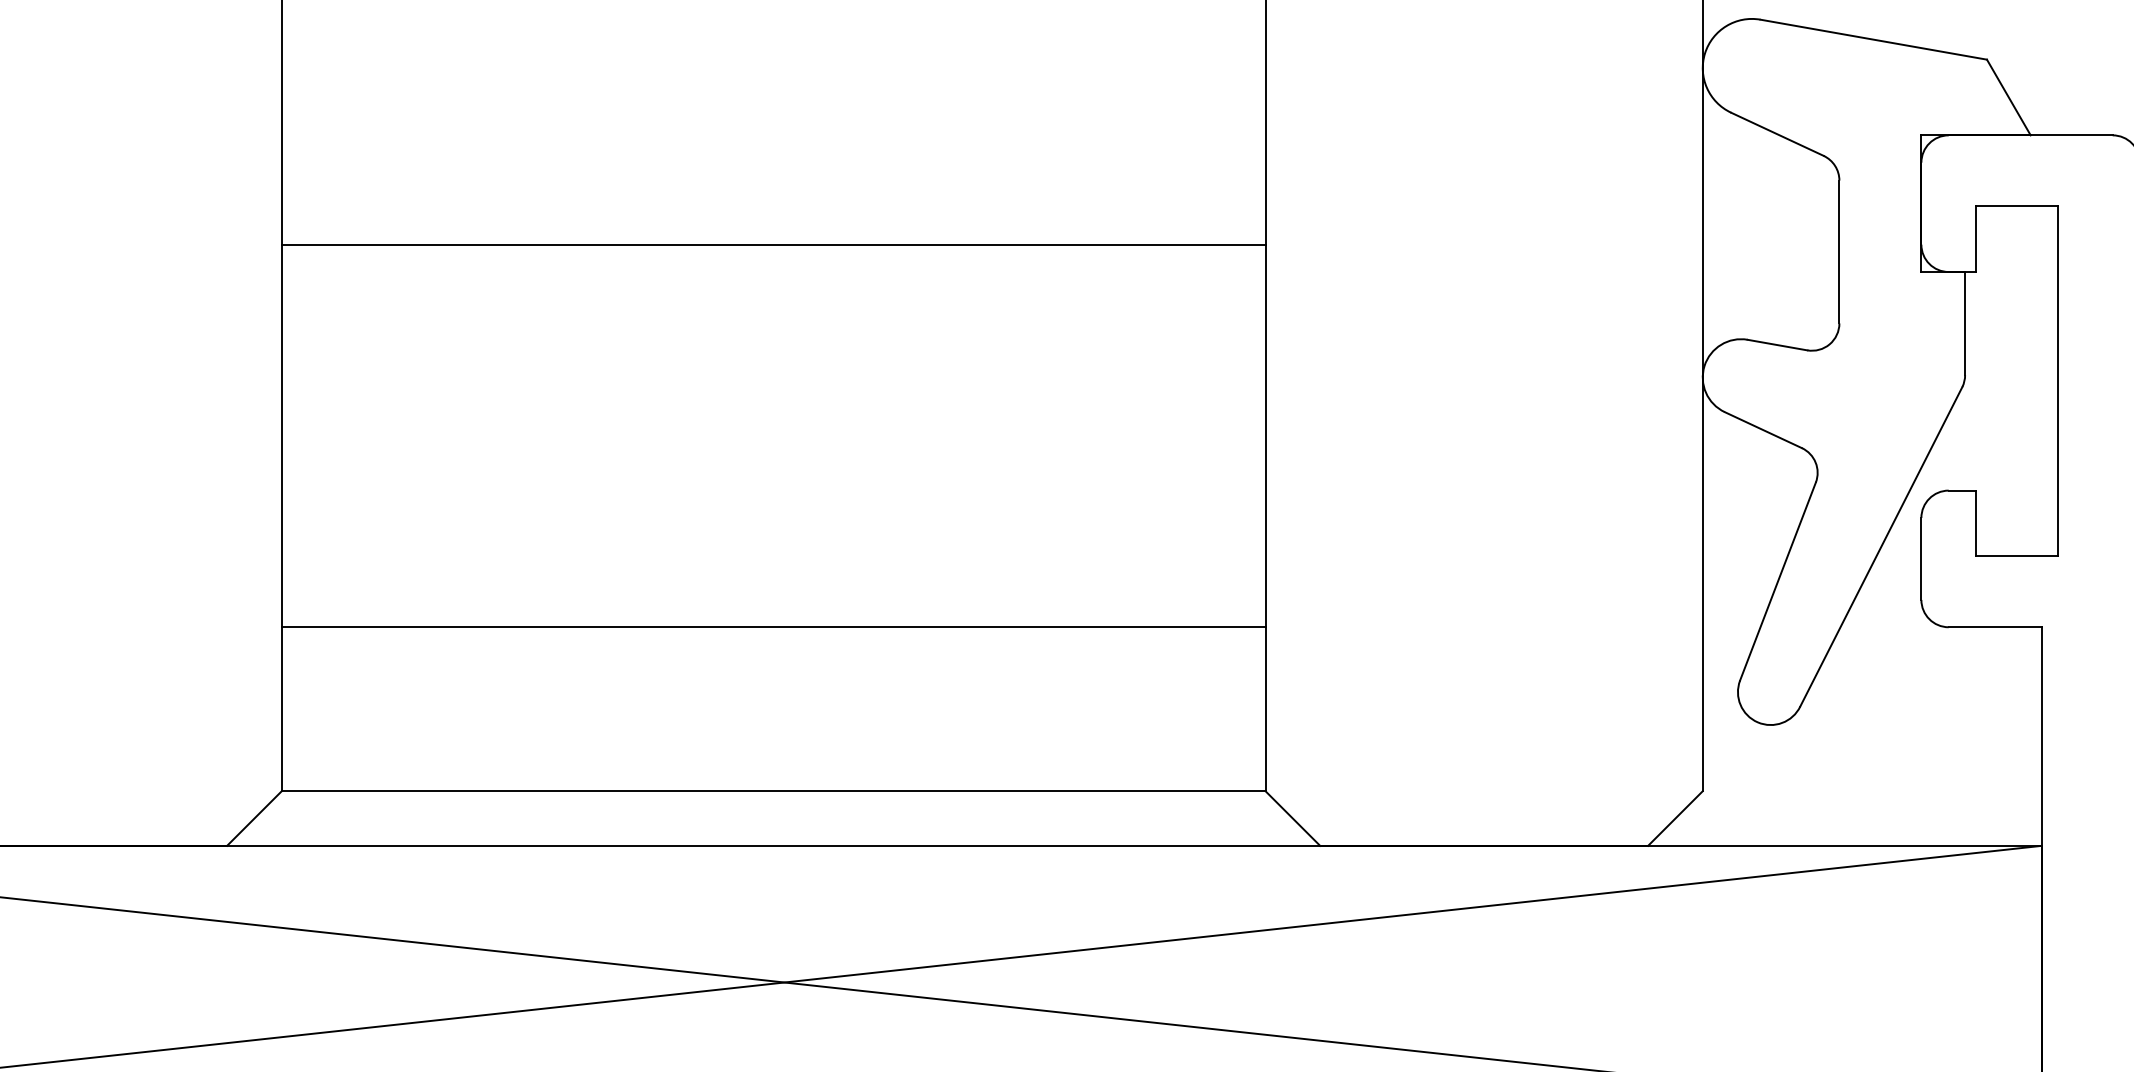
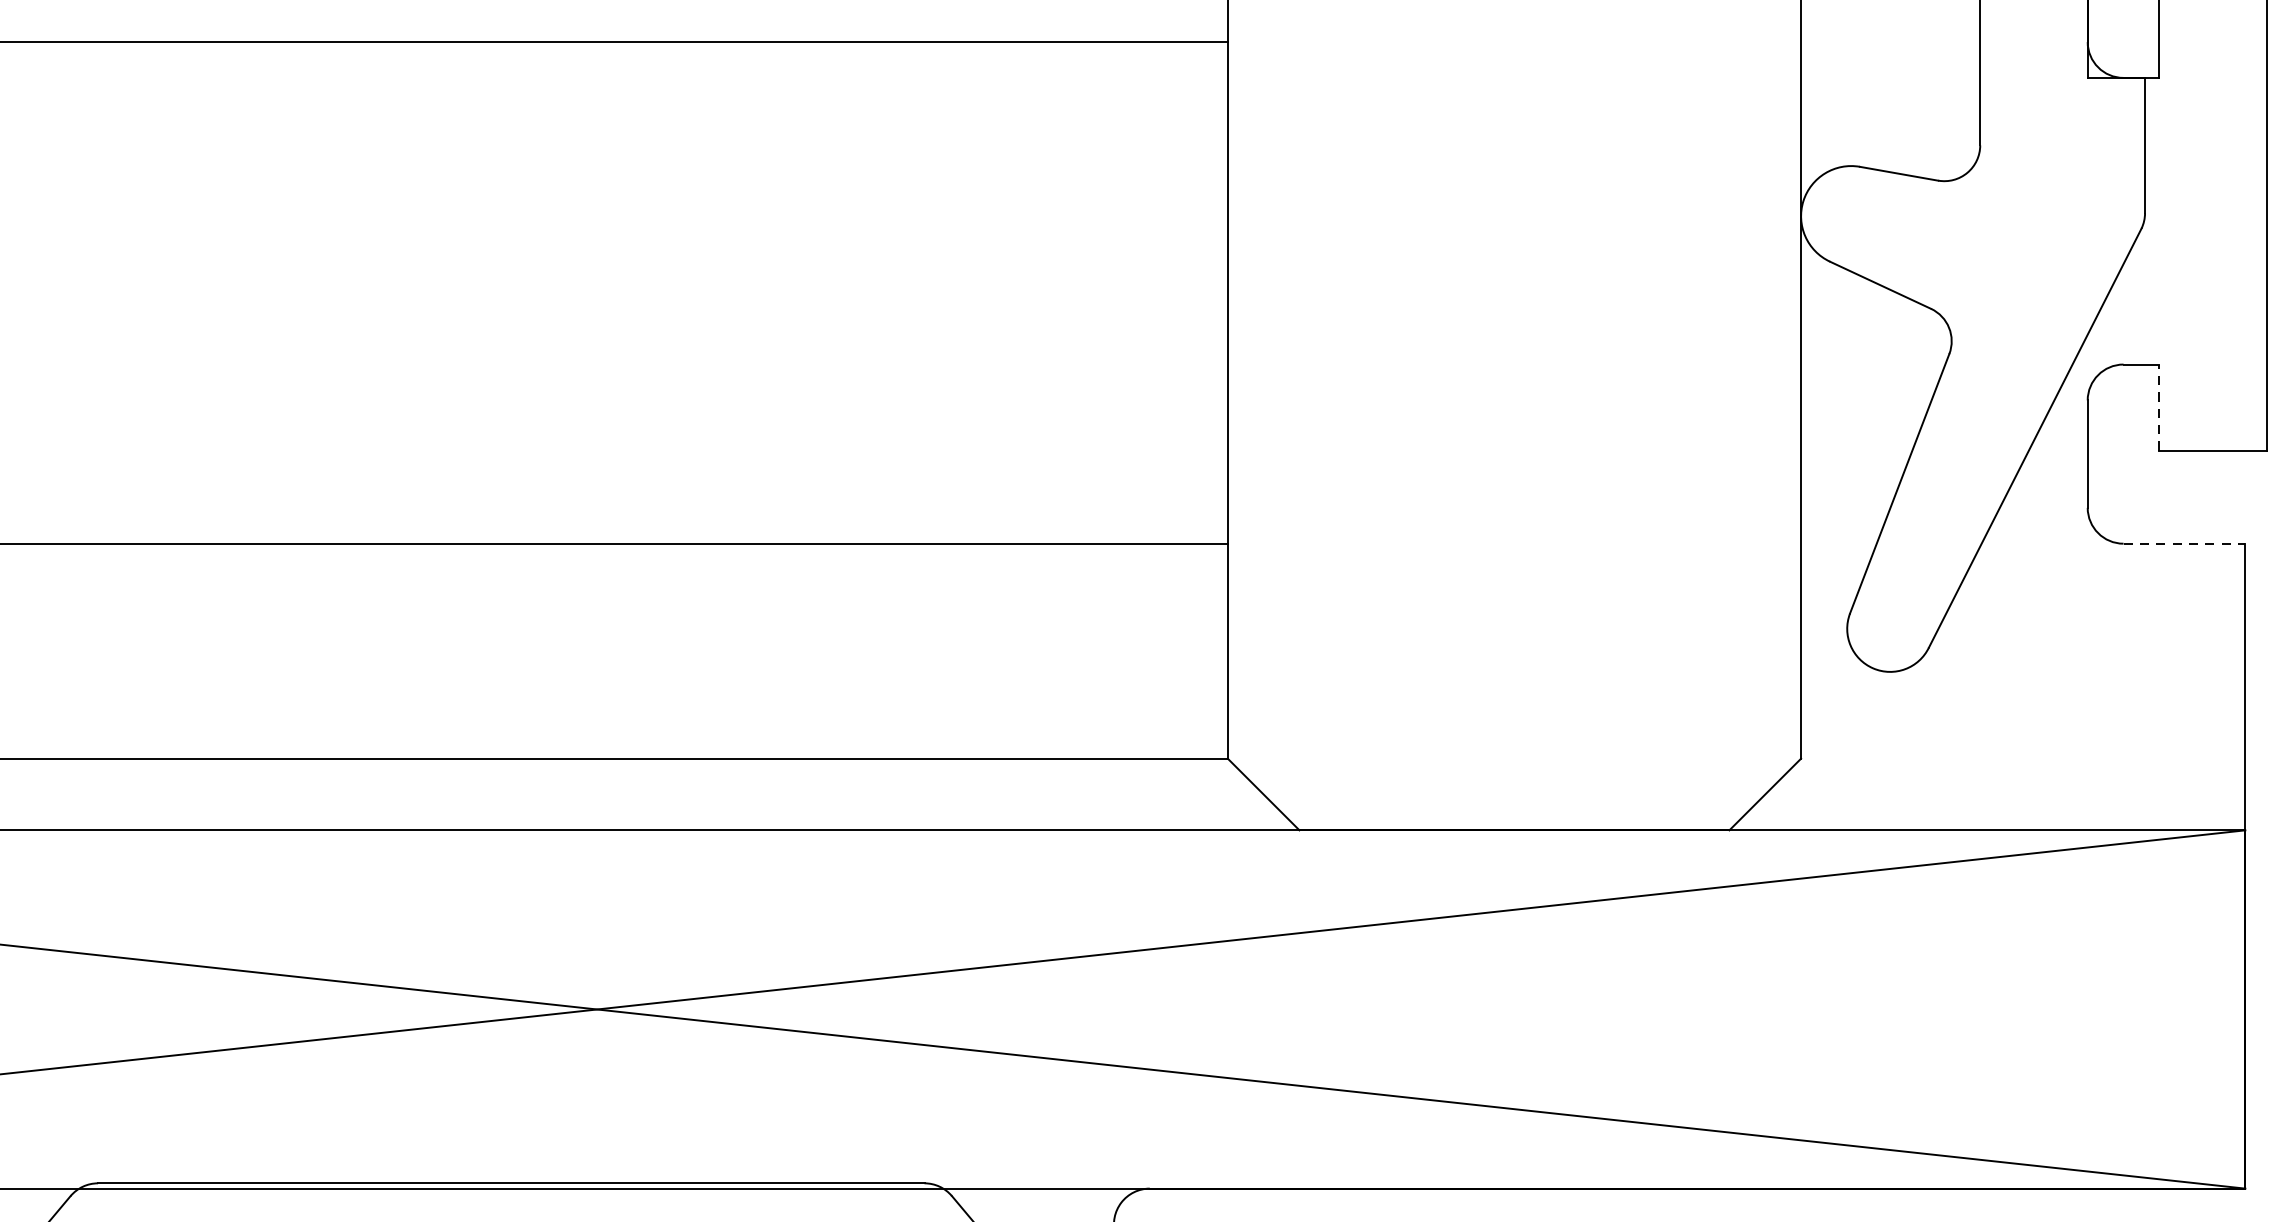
line: (1976, 523) -> (2159, 407), solid -> dashed
line: (1995, 627) -> (2184, 544), solid -> dashed

